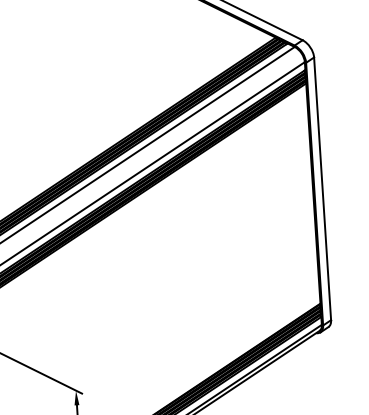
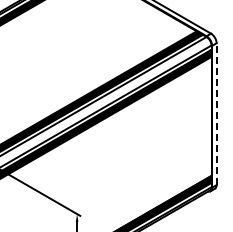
line: (322, 189) -> (216, 114), solid -> dashed

